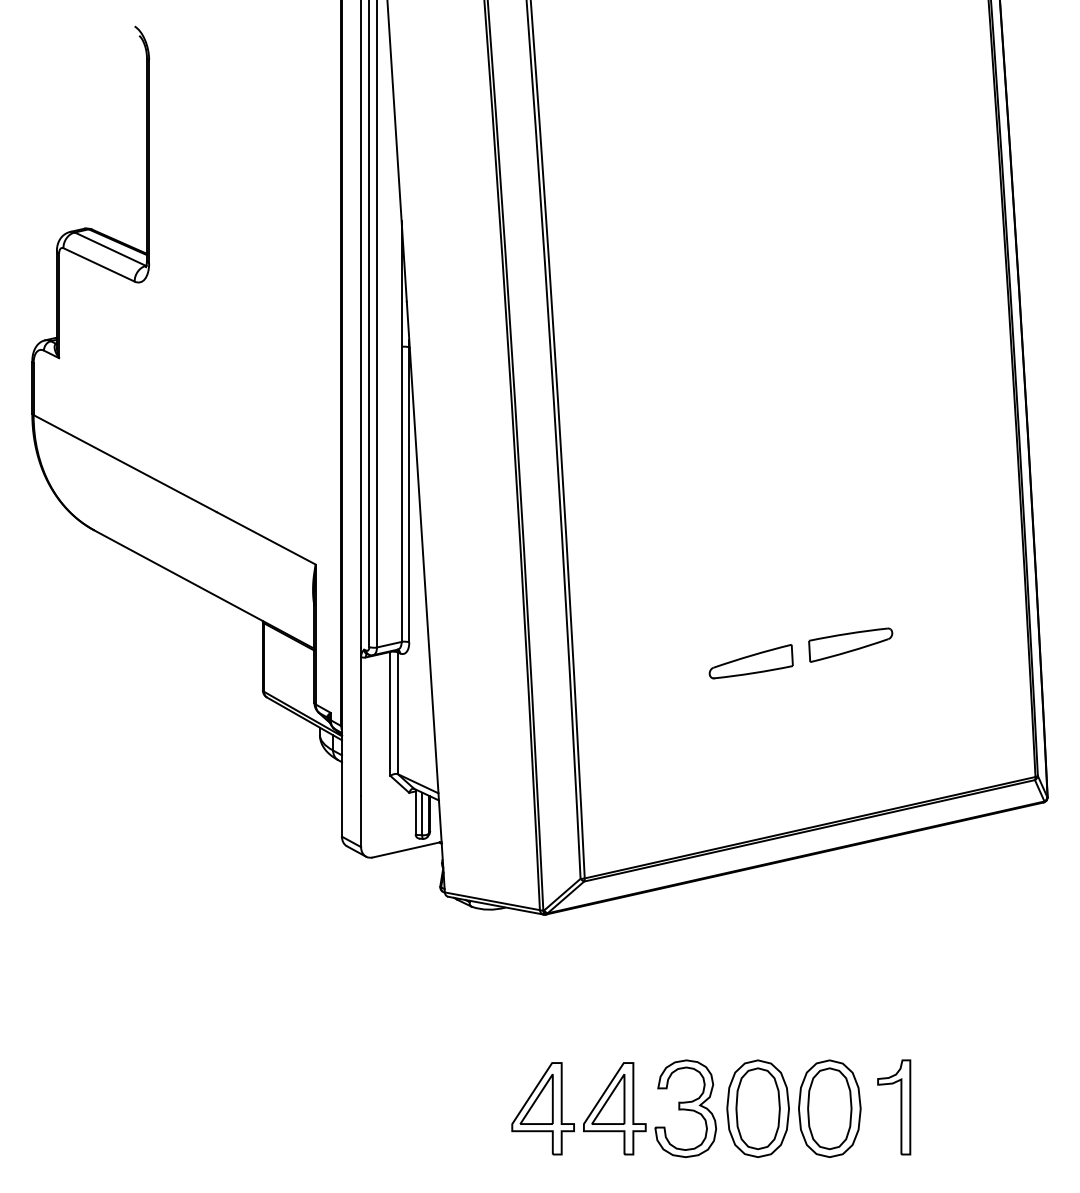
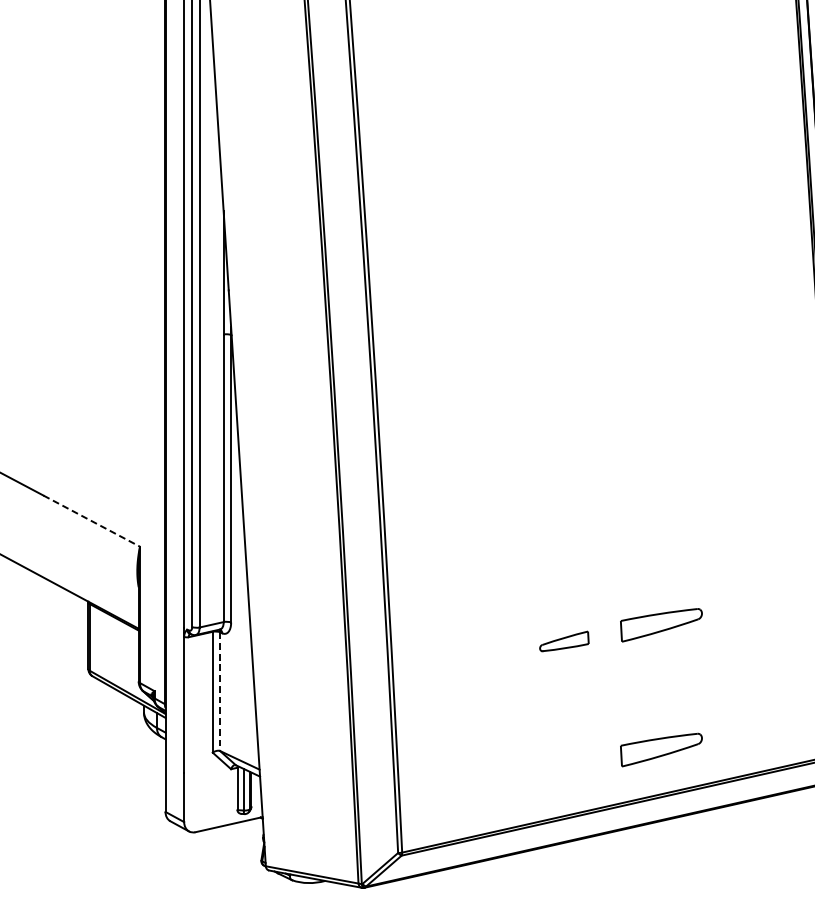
line: (266, 538) -> (91, 521), solid -> dashed
part: (750, 661) -> (563, 641), size x0.6
line: (397, 713) -> (219, 691), solid -> dashed
part: (850, 772) -> (661, 749), added

